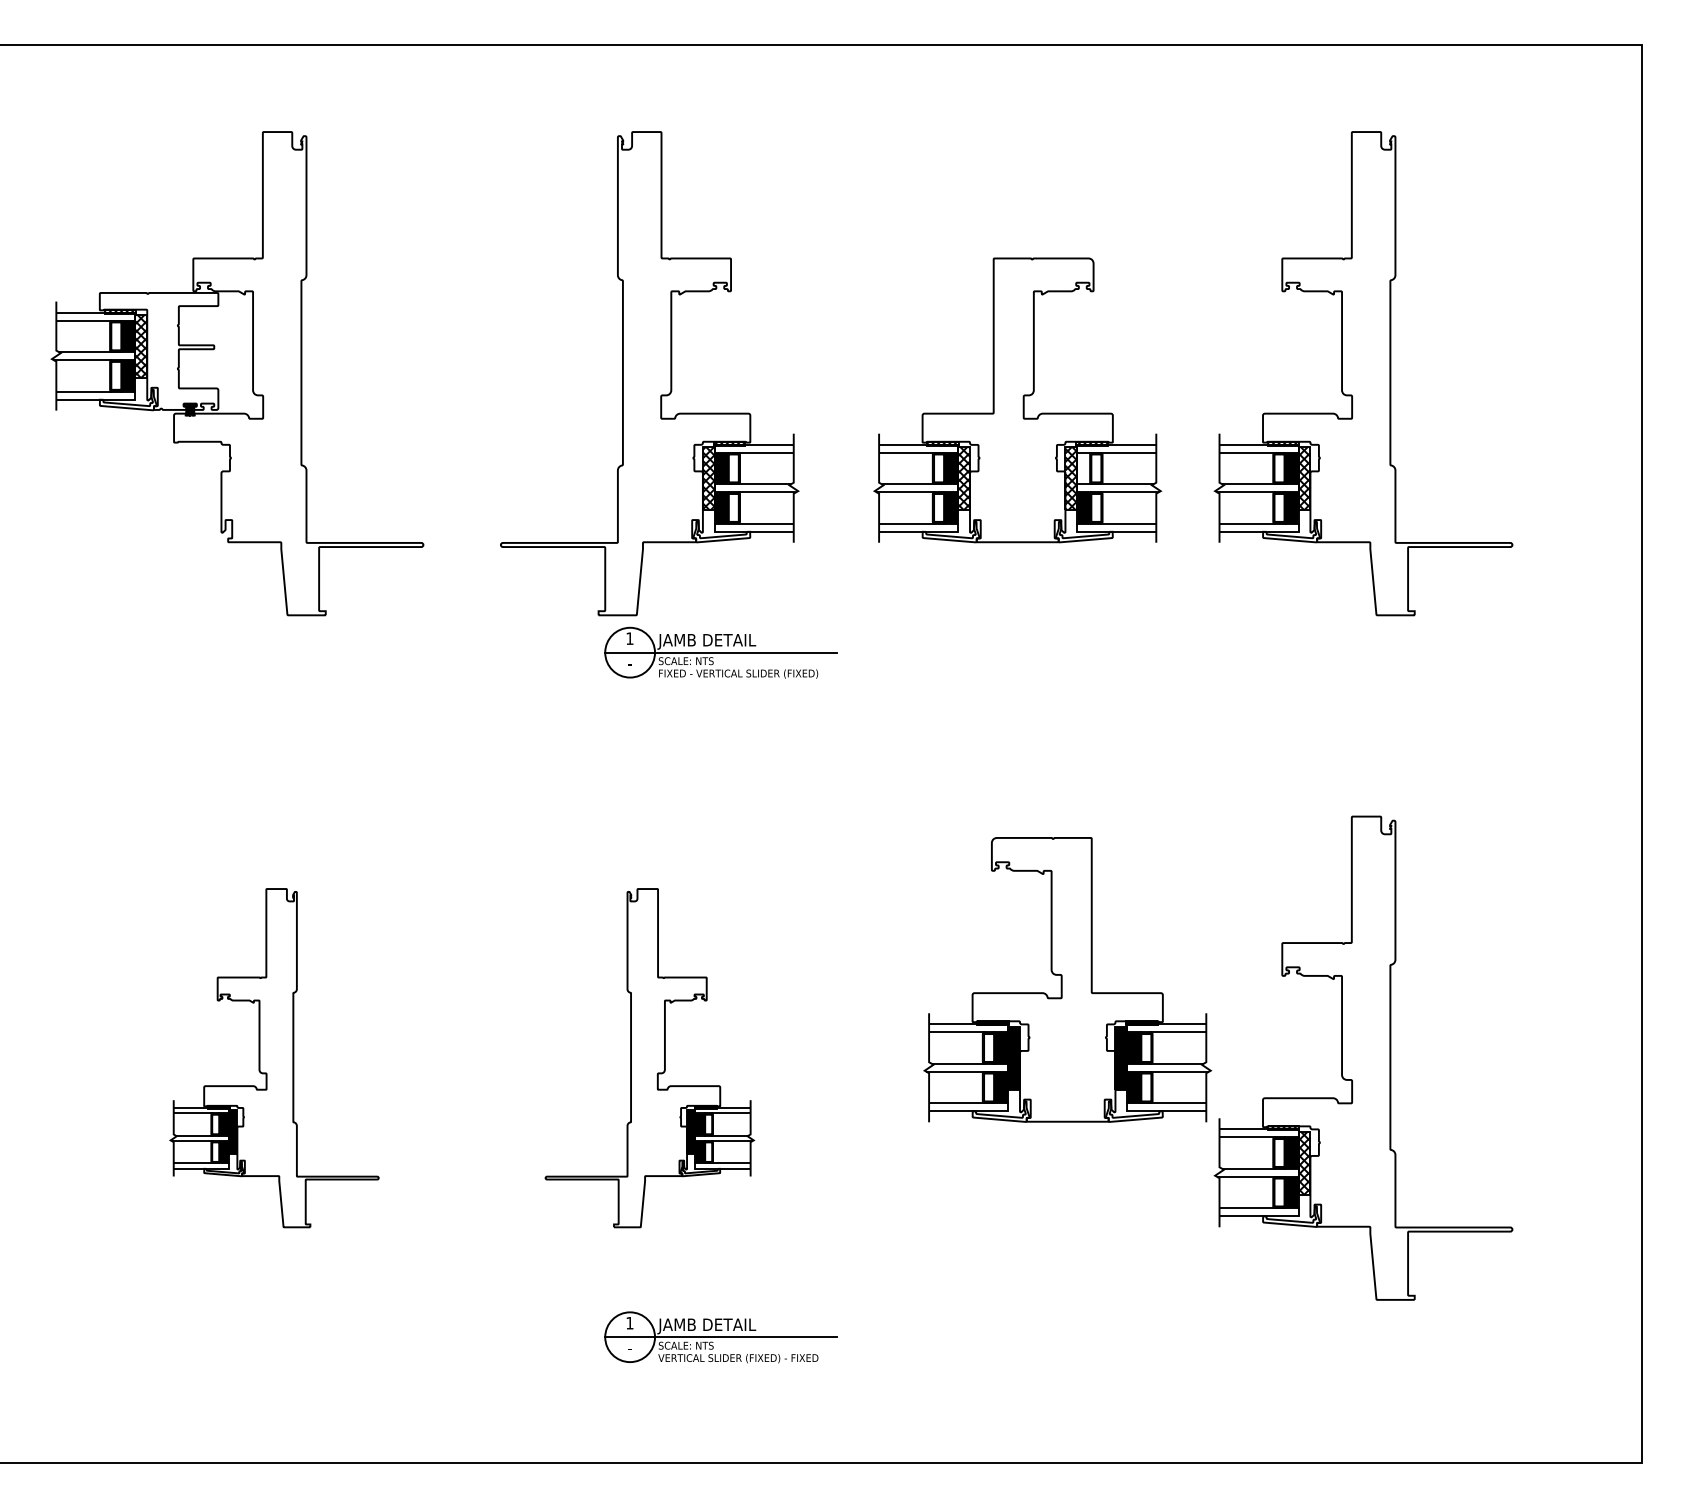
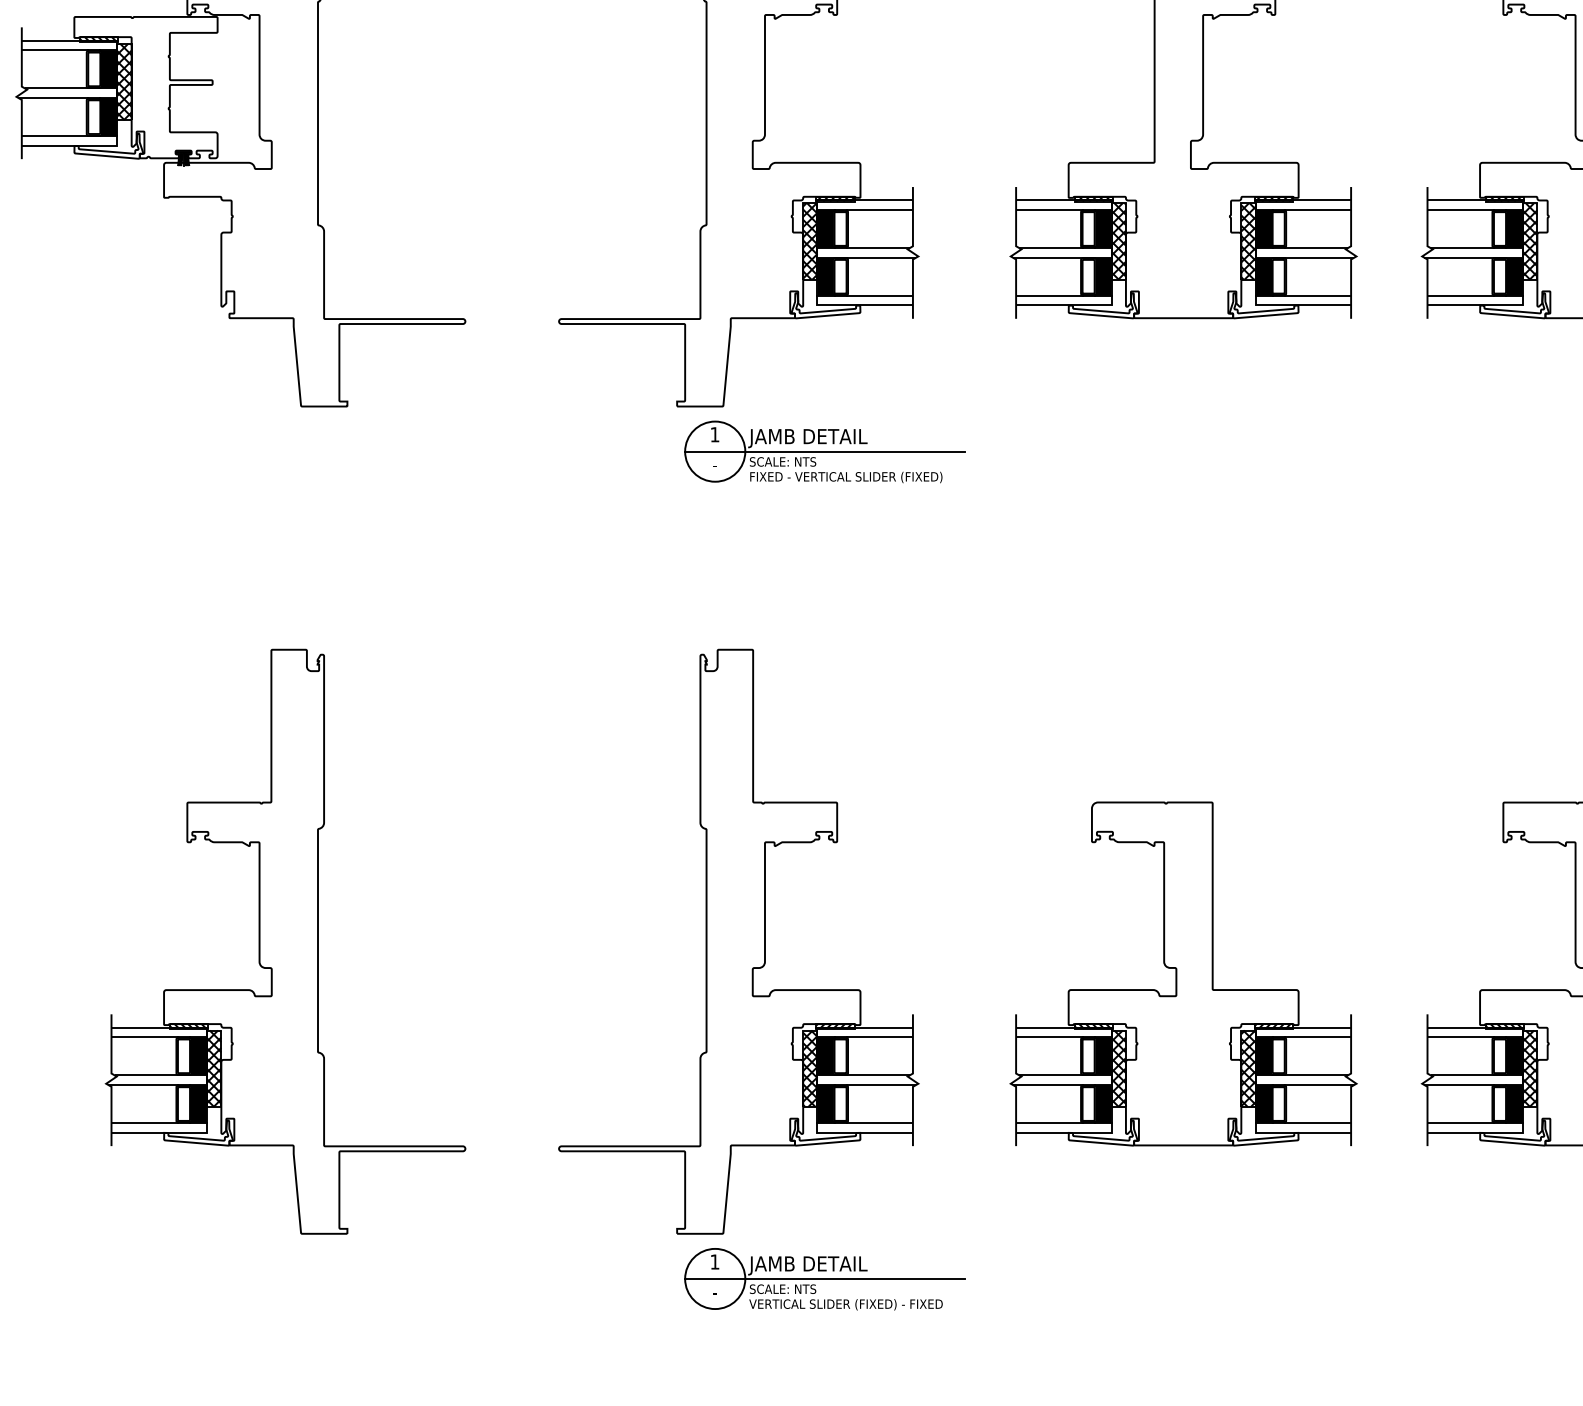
fill: (1084, 468) -> (1264, 229), added
part: (1067, 979) -> (1183, 973), moved
part: (274, 1057) -> (285, 940), size x1.43
part: (649, 1057) -> (738, 940), size x1.43

